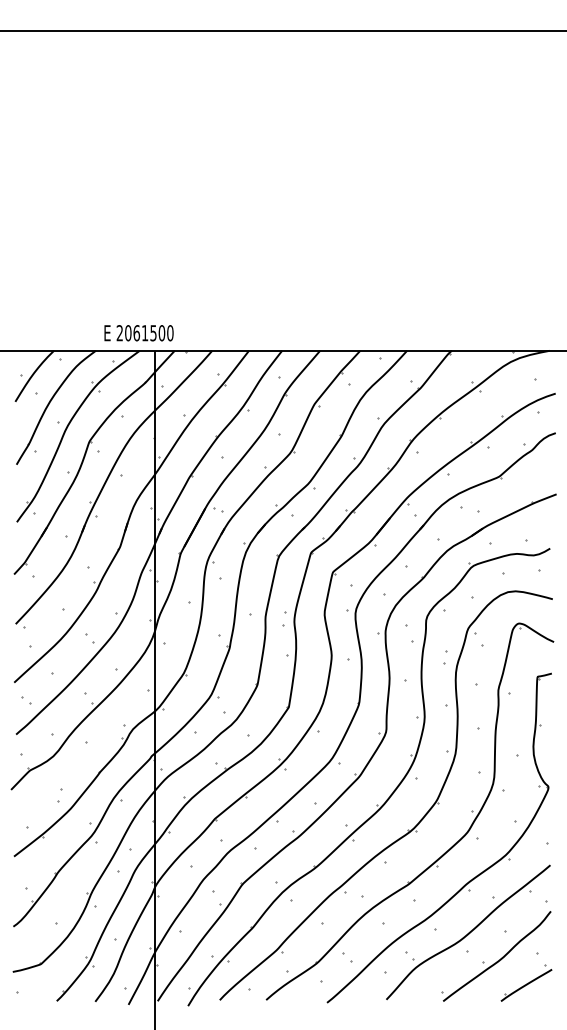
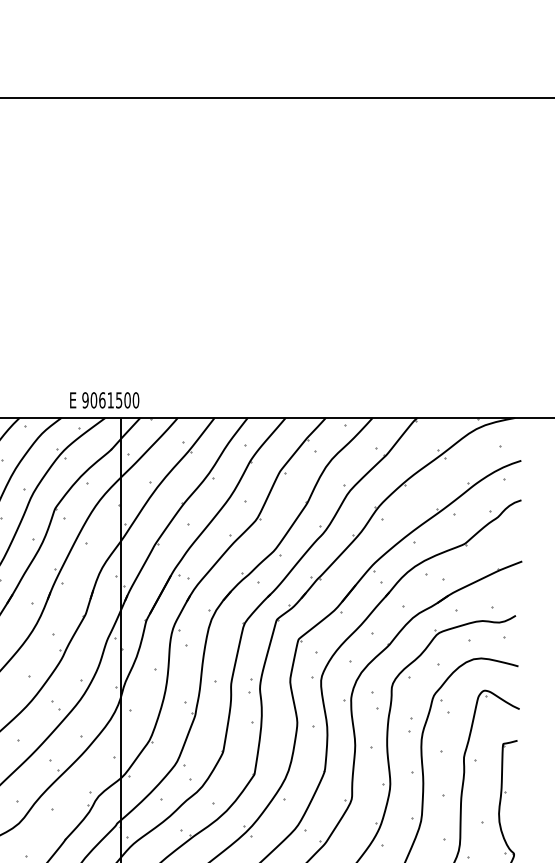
text: (119, 333) -> (85, 400), 2061500 -> 9061500

